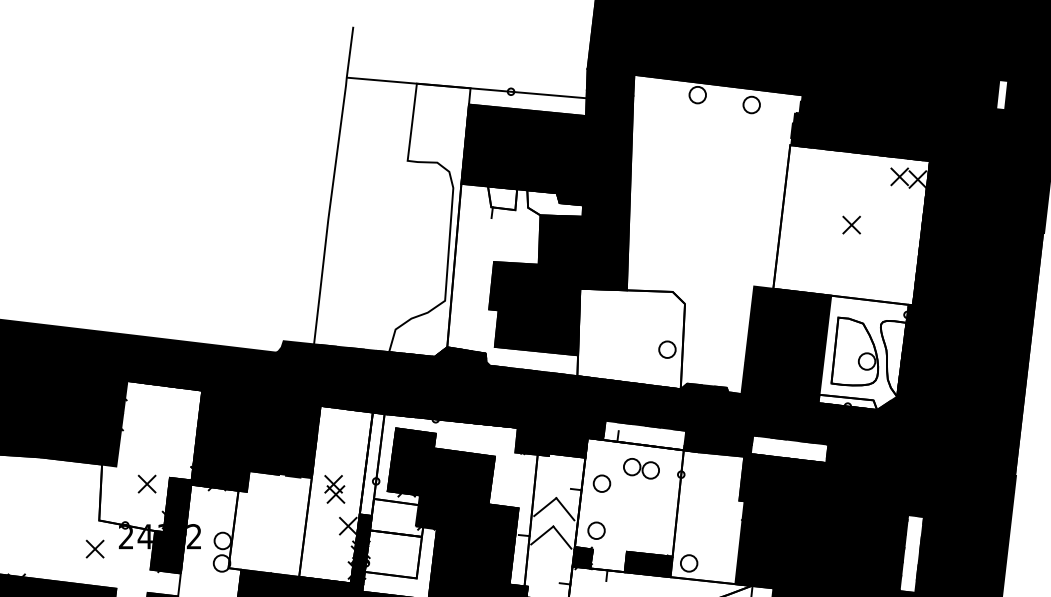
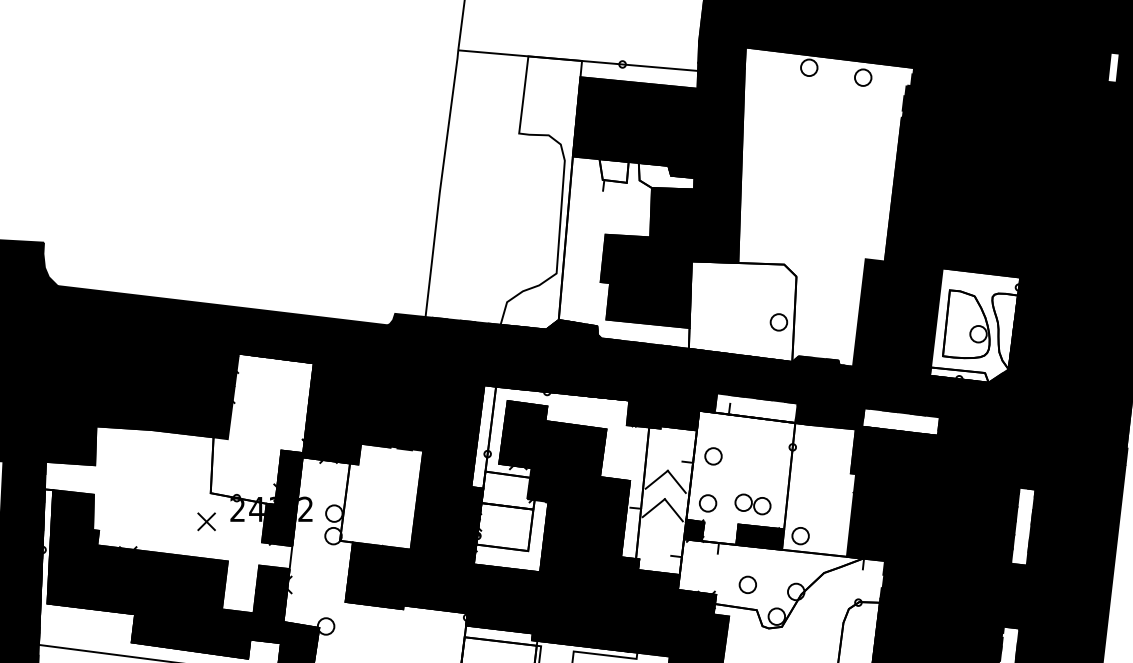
fill: (851, 224) -> (962, 197), added
part: (641, 468) -> (752, 504), moved
part: (147, 483) -> (258, 456), removed
fill: (336, 494) -> (447, 467), added

